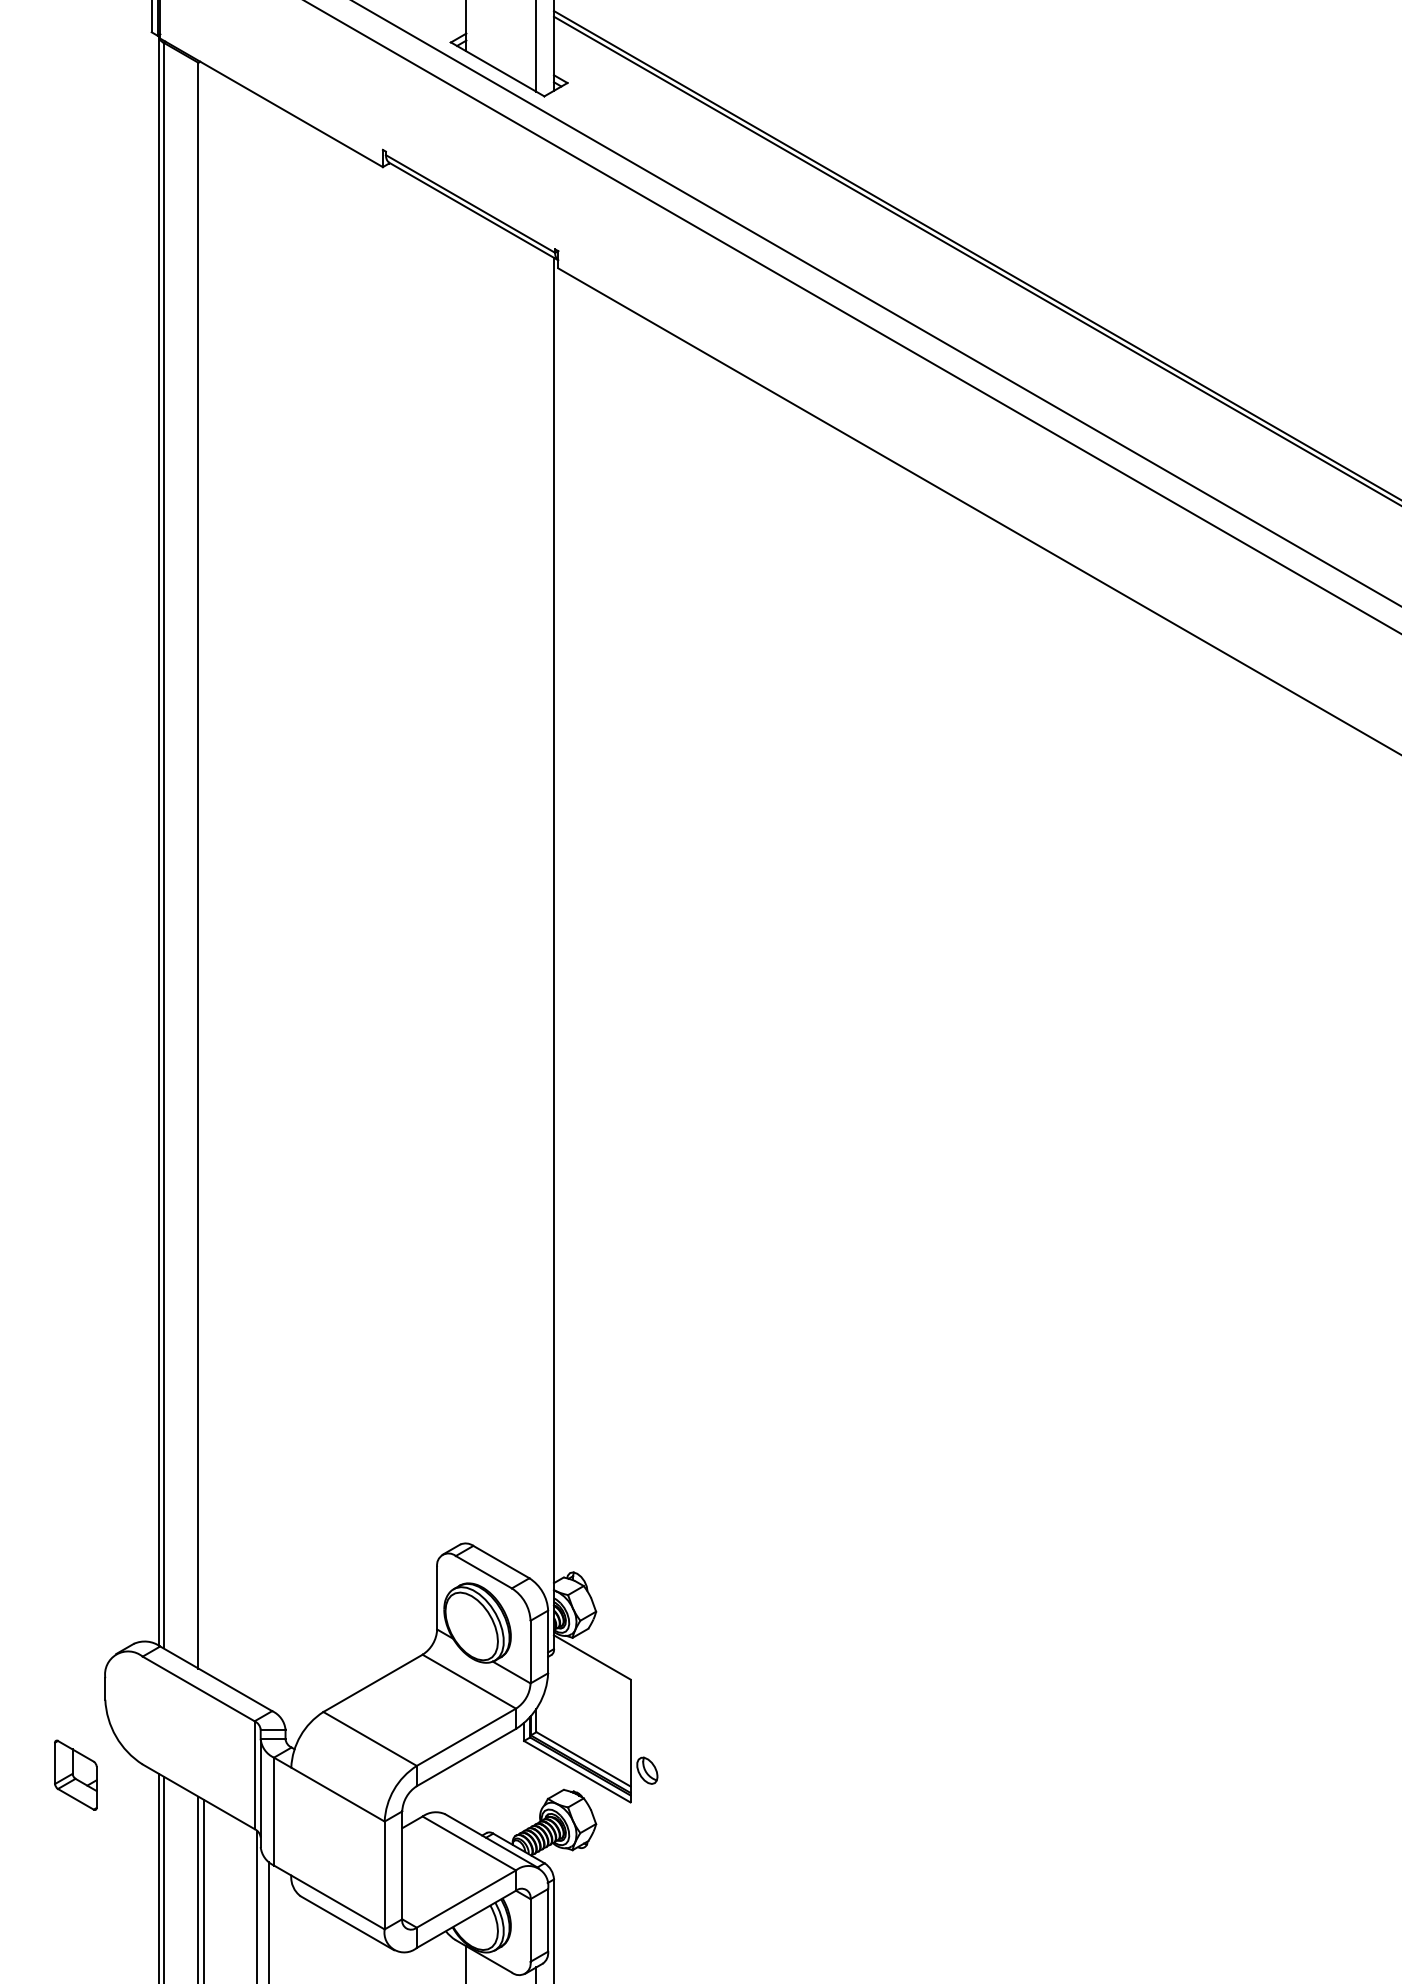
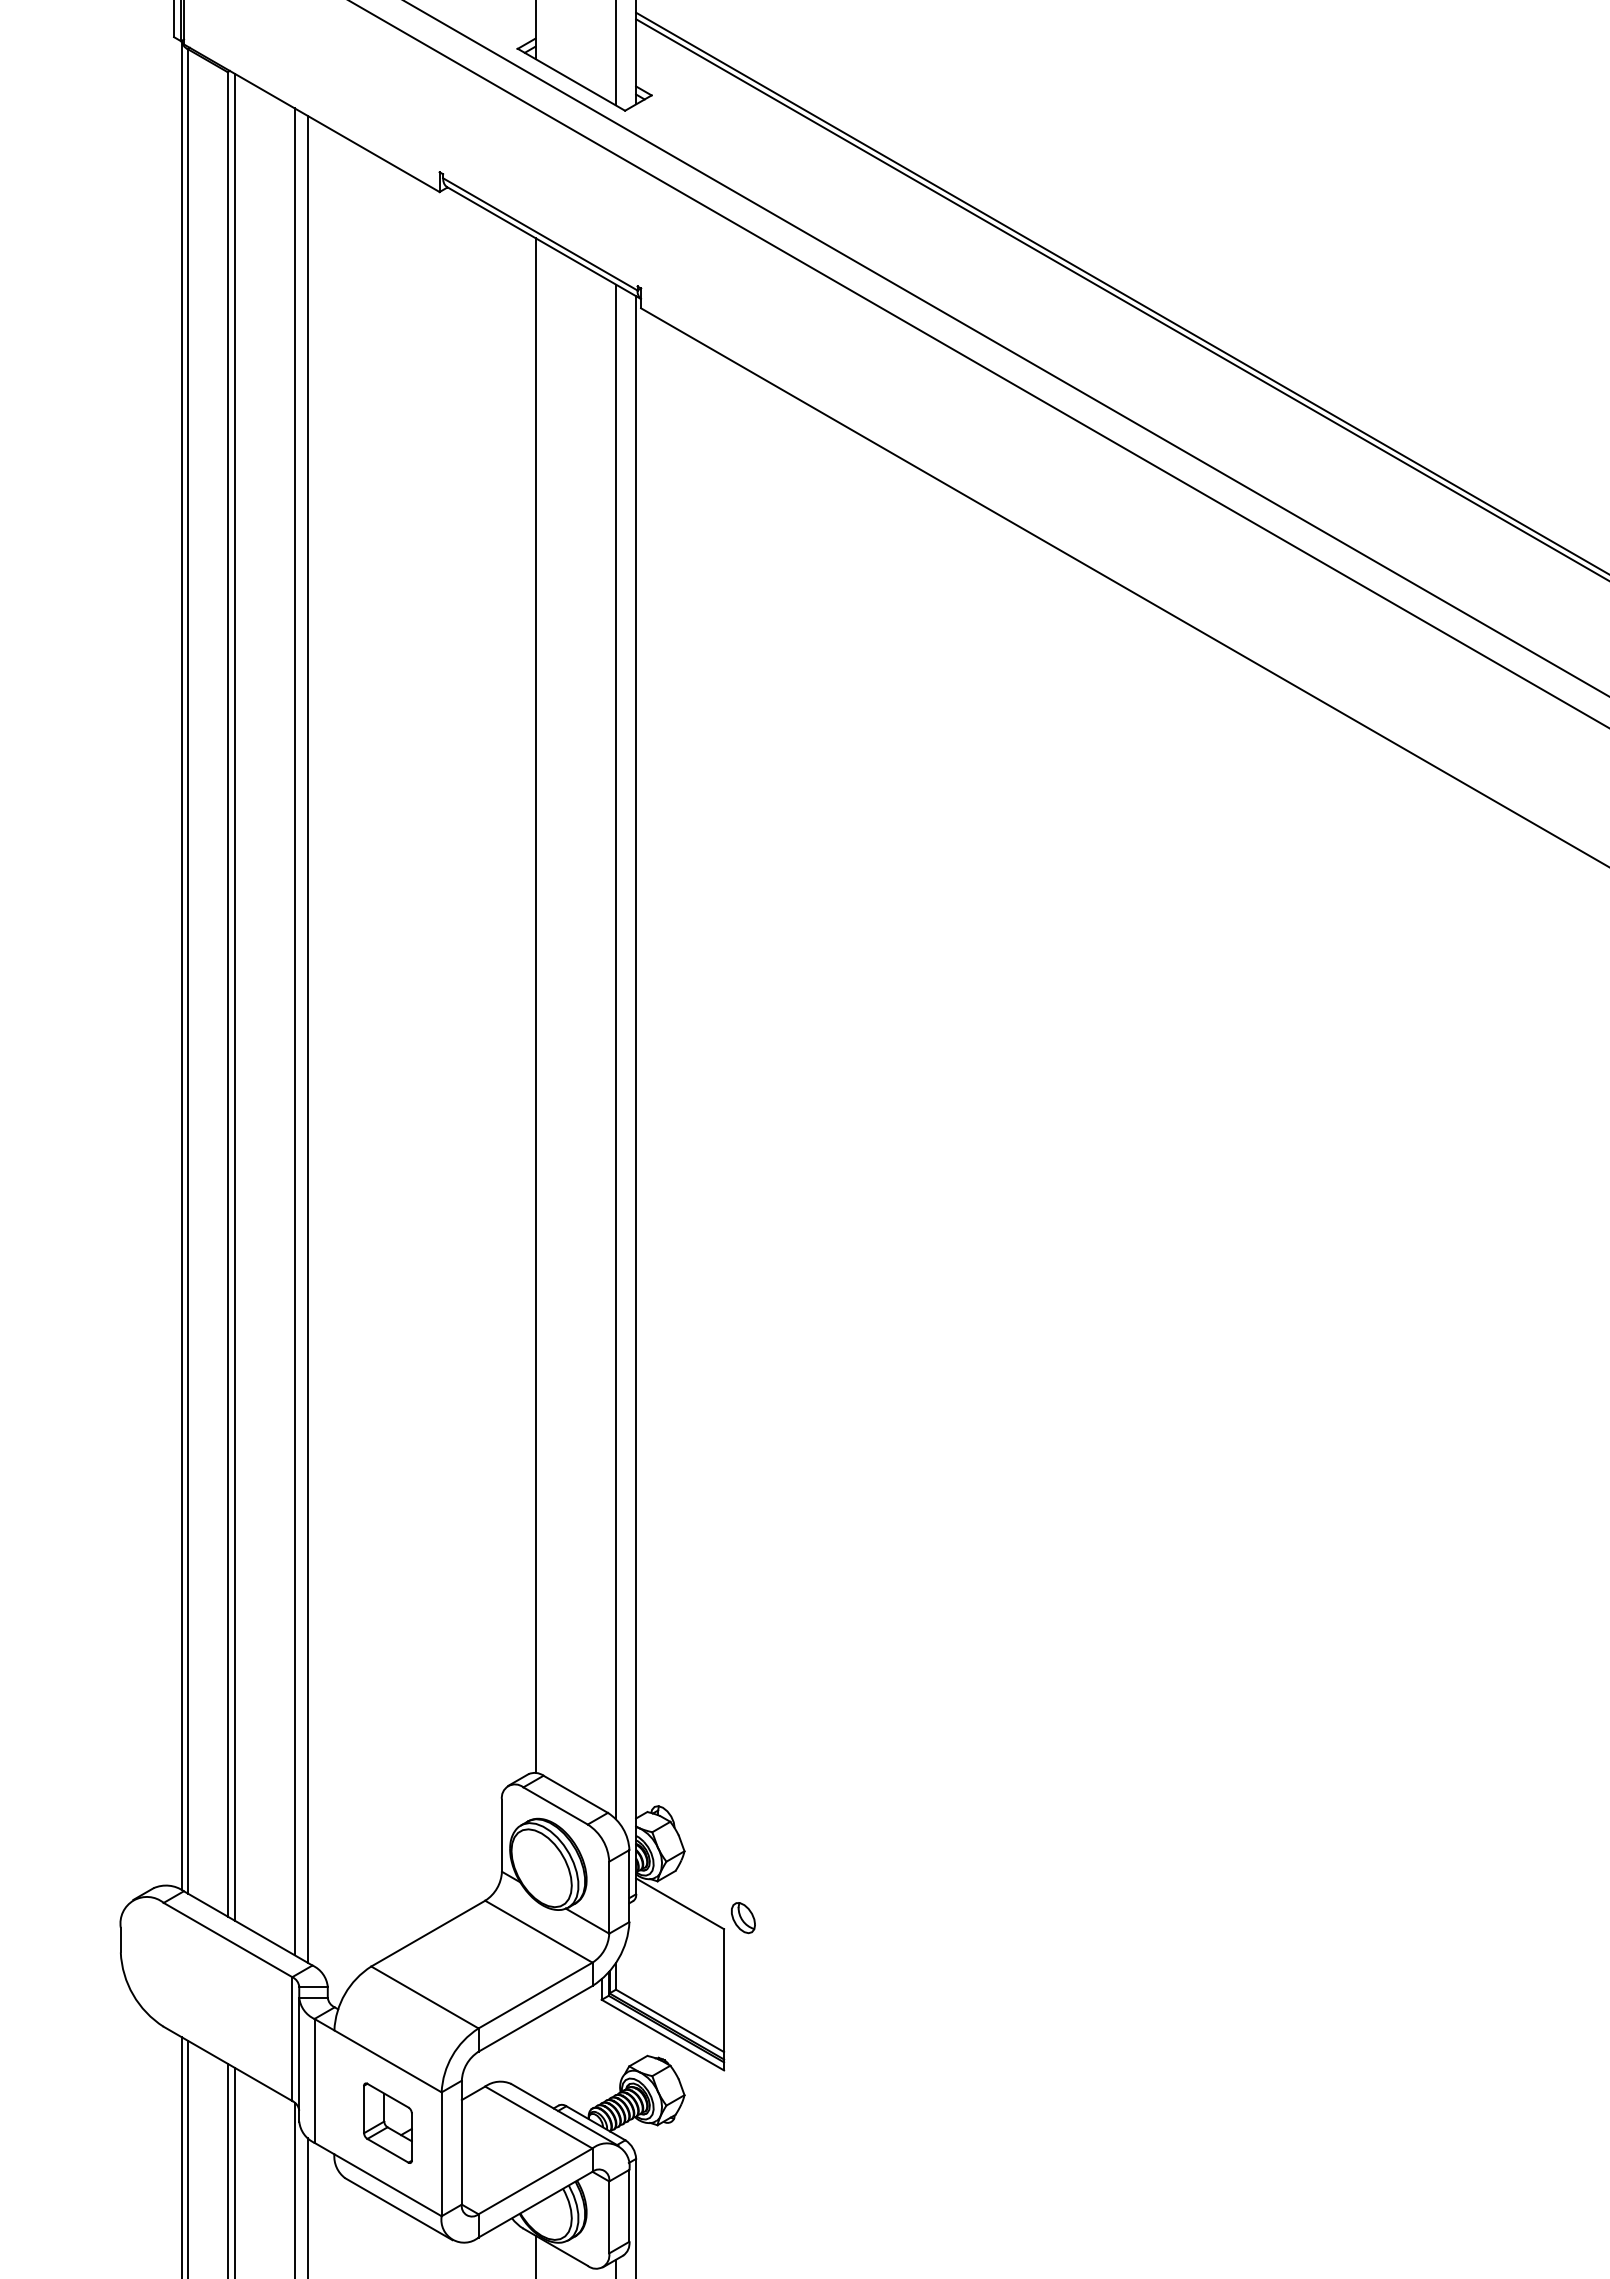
line: (204, 867) -> (234, 996), added
line: (466, 875) -> (535, 1005), added
line: (256, 897) -> (294, 1031), added
line: (268, 904) -> (308, 1039), added
line: (536, 915) -> (616, 1051), added
part: (647, 1771) -> (743, 1918), moved
part: (75, 1774) -> (387, 2122), moved

